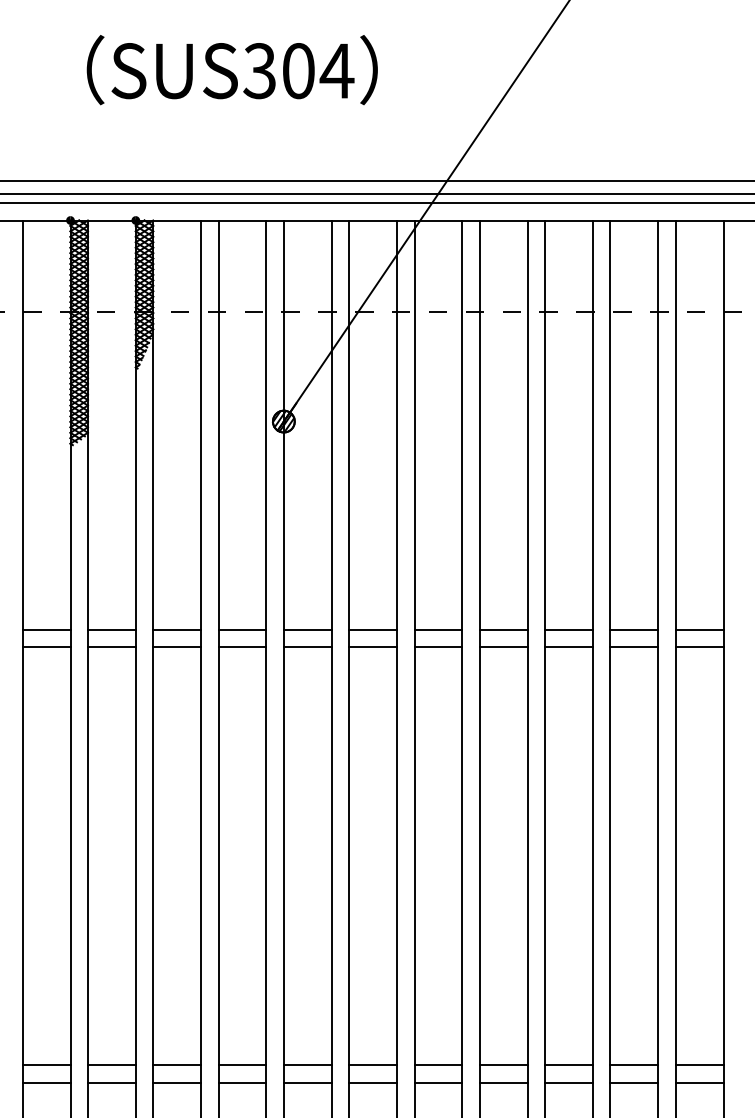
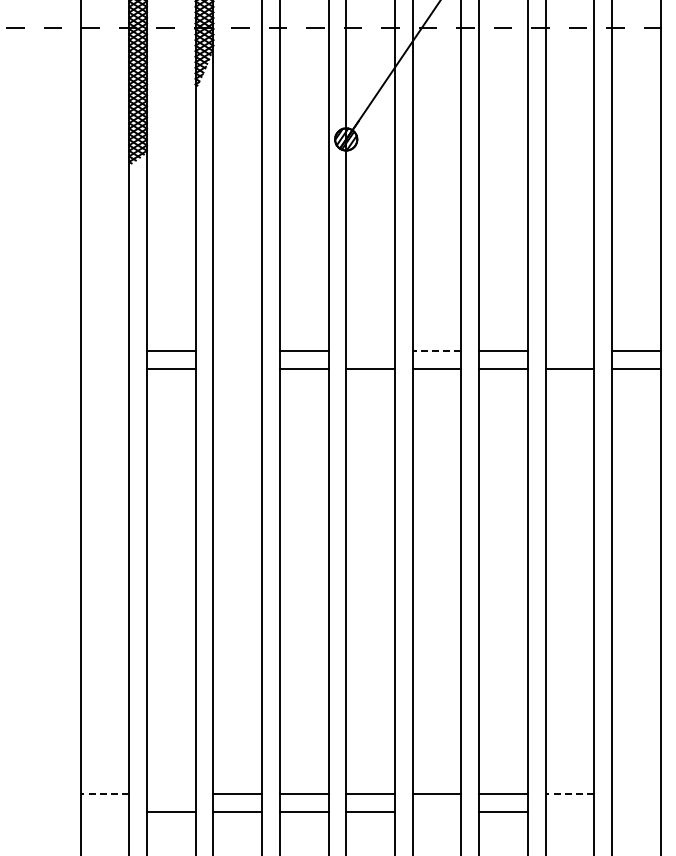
line: (46, 629) -> (104, 350), removed
line: (177, 629) -> (238, 350), removed
line: (307, 629) -> (370, 350), removed
line: (373, 629) -> (437, 350), solid -> dashed
line: (503, 629) -> (569, 350), removed
line: (46, 647) -> (104, 369), removed
line: (177, 647) -> (238, 369), removed
line: (46, 1065) -> (104, 794), solid -> dashed
line: (111, 1065) -> (170, 794), removed
line: (503, 1065) -> (569, 794), solid -> dashed
line: (569, 1065) -> (636, 794), removed
line: (46, 1082) -> (104, 811), removed
line: (373, 1082) -> (437, 811), removed
line: (503, 1082) -> (569, 811), removed
line: (569, 1082) -> (636, 811), removed

